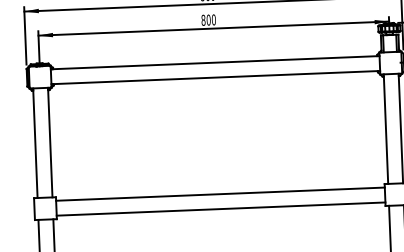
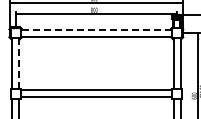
line: (215, 61) -> (96, 29), solid -> dashed
line: (51, 144) -> (19, 64), solid -> dashed

